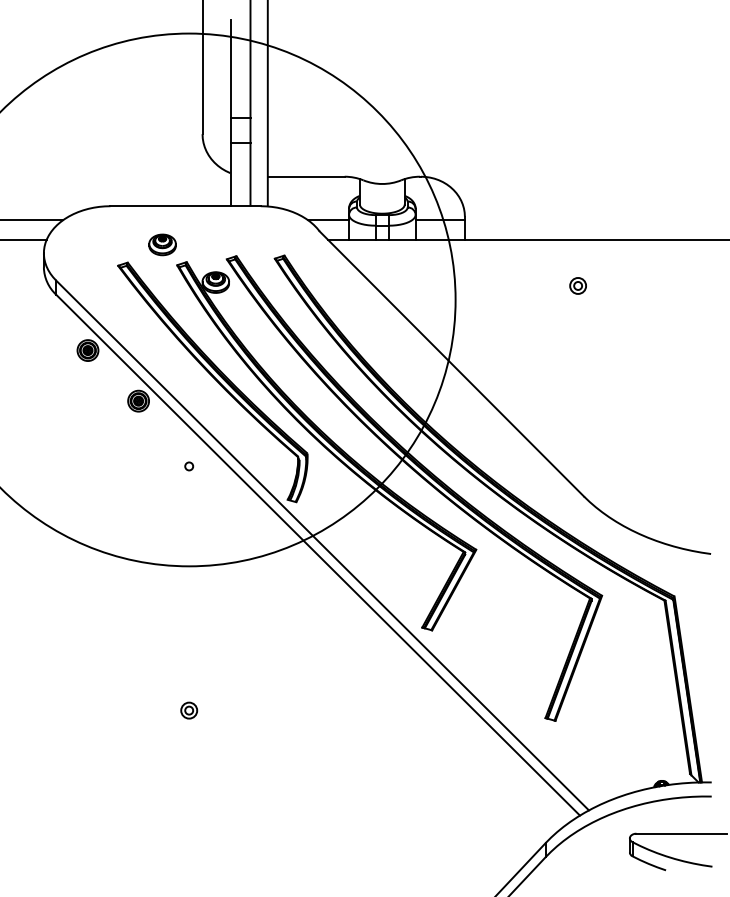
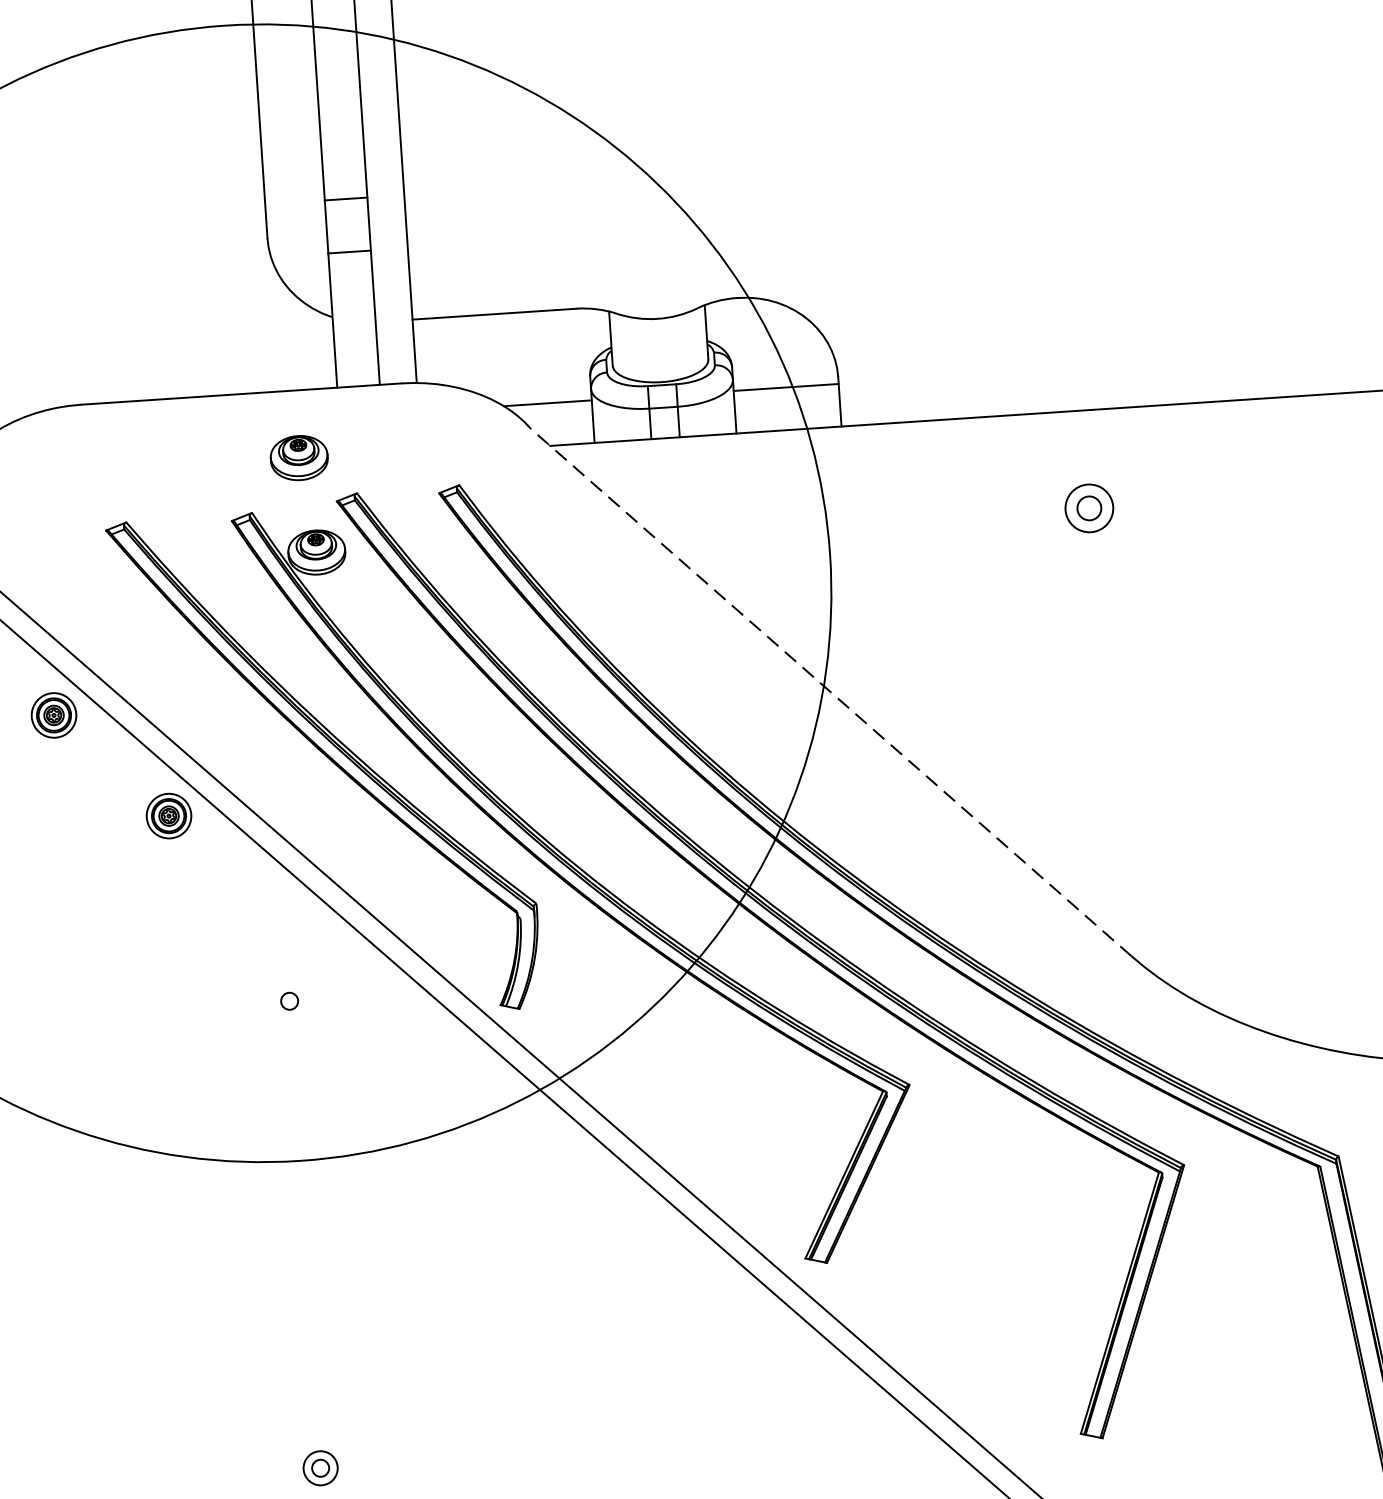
part: (162, 244) -> (299, 457), moved
part: (577, 285) -> (1087, 507), size x1.4
line: (451, 363) -> (830, 691), solid -> dashed
circle: (189, 466) -> (290, 1001), moved

